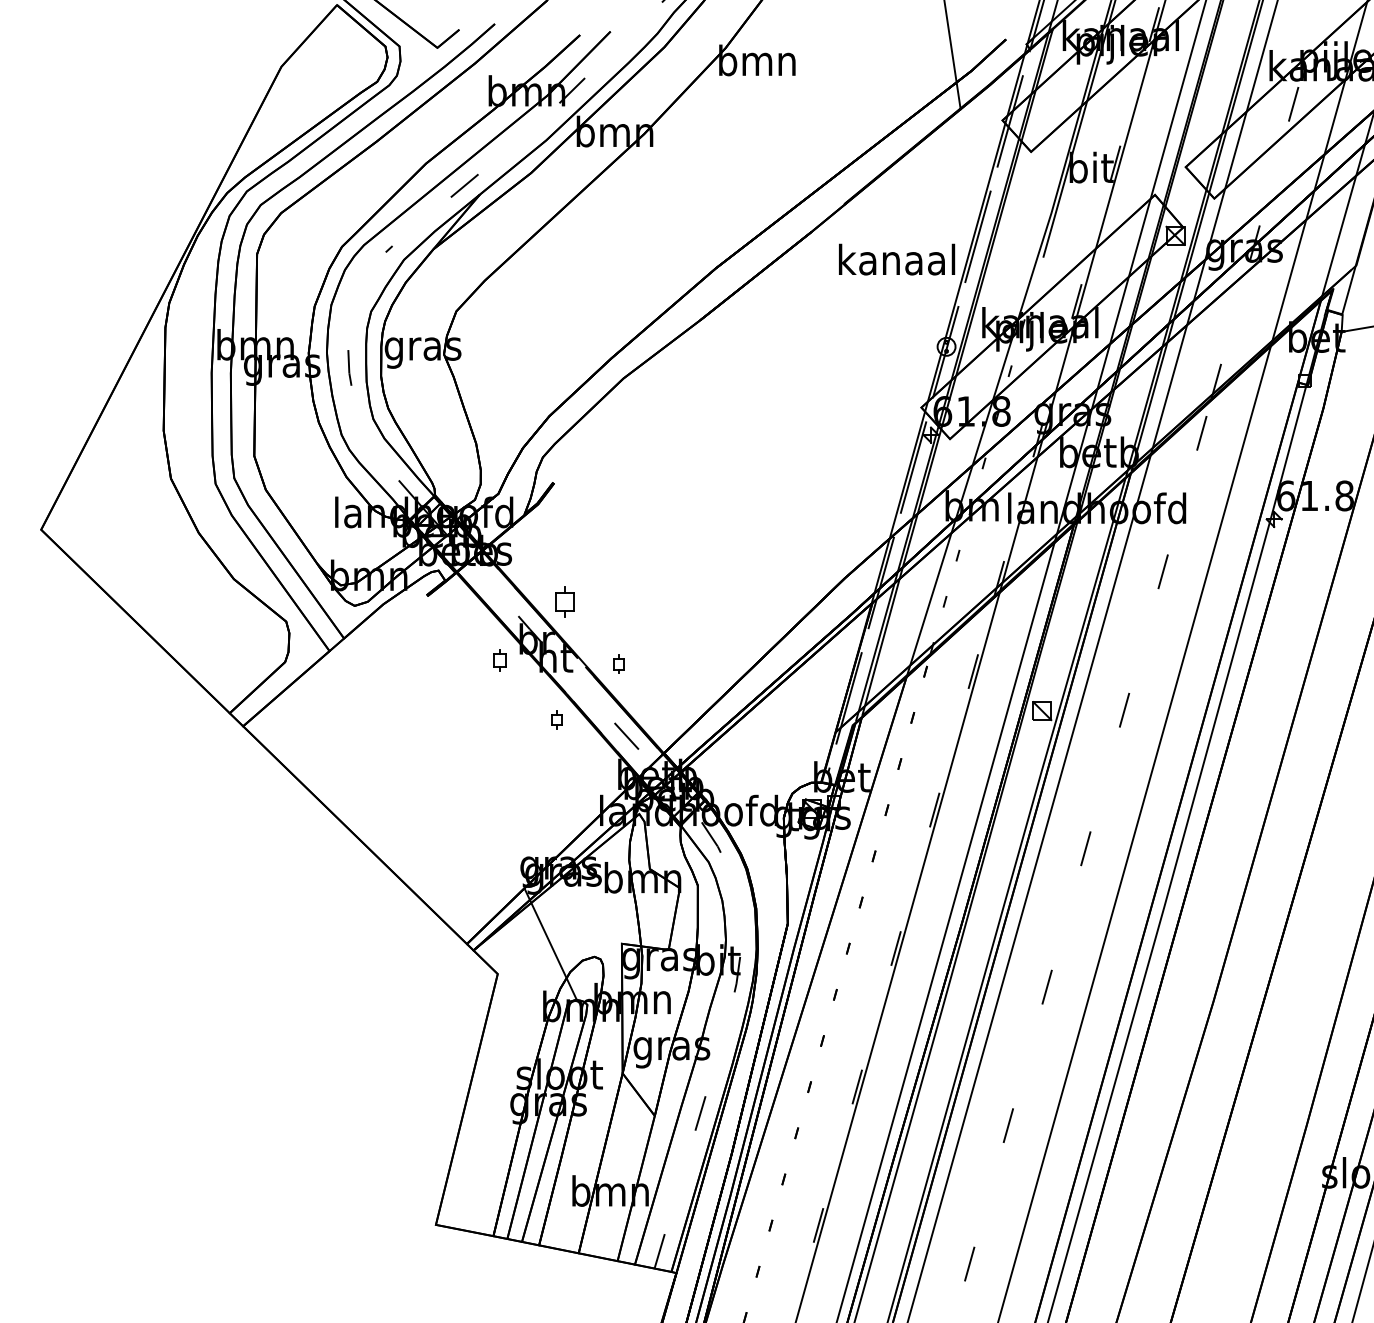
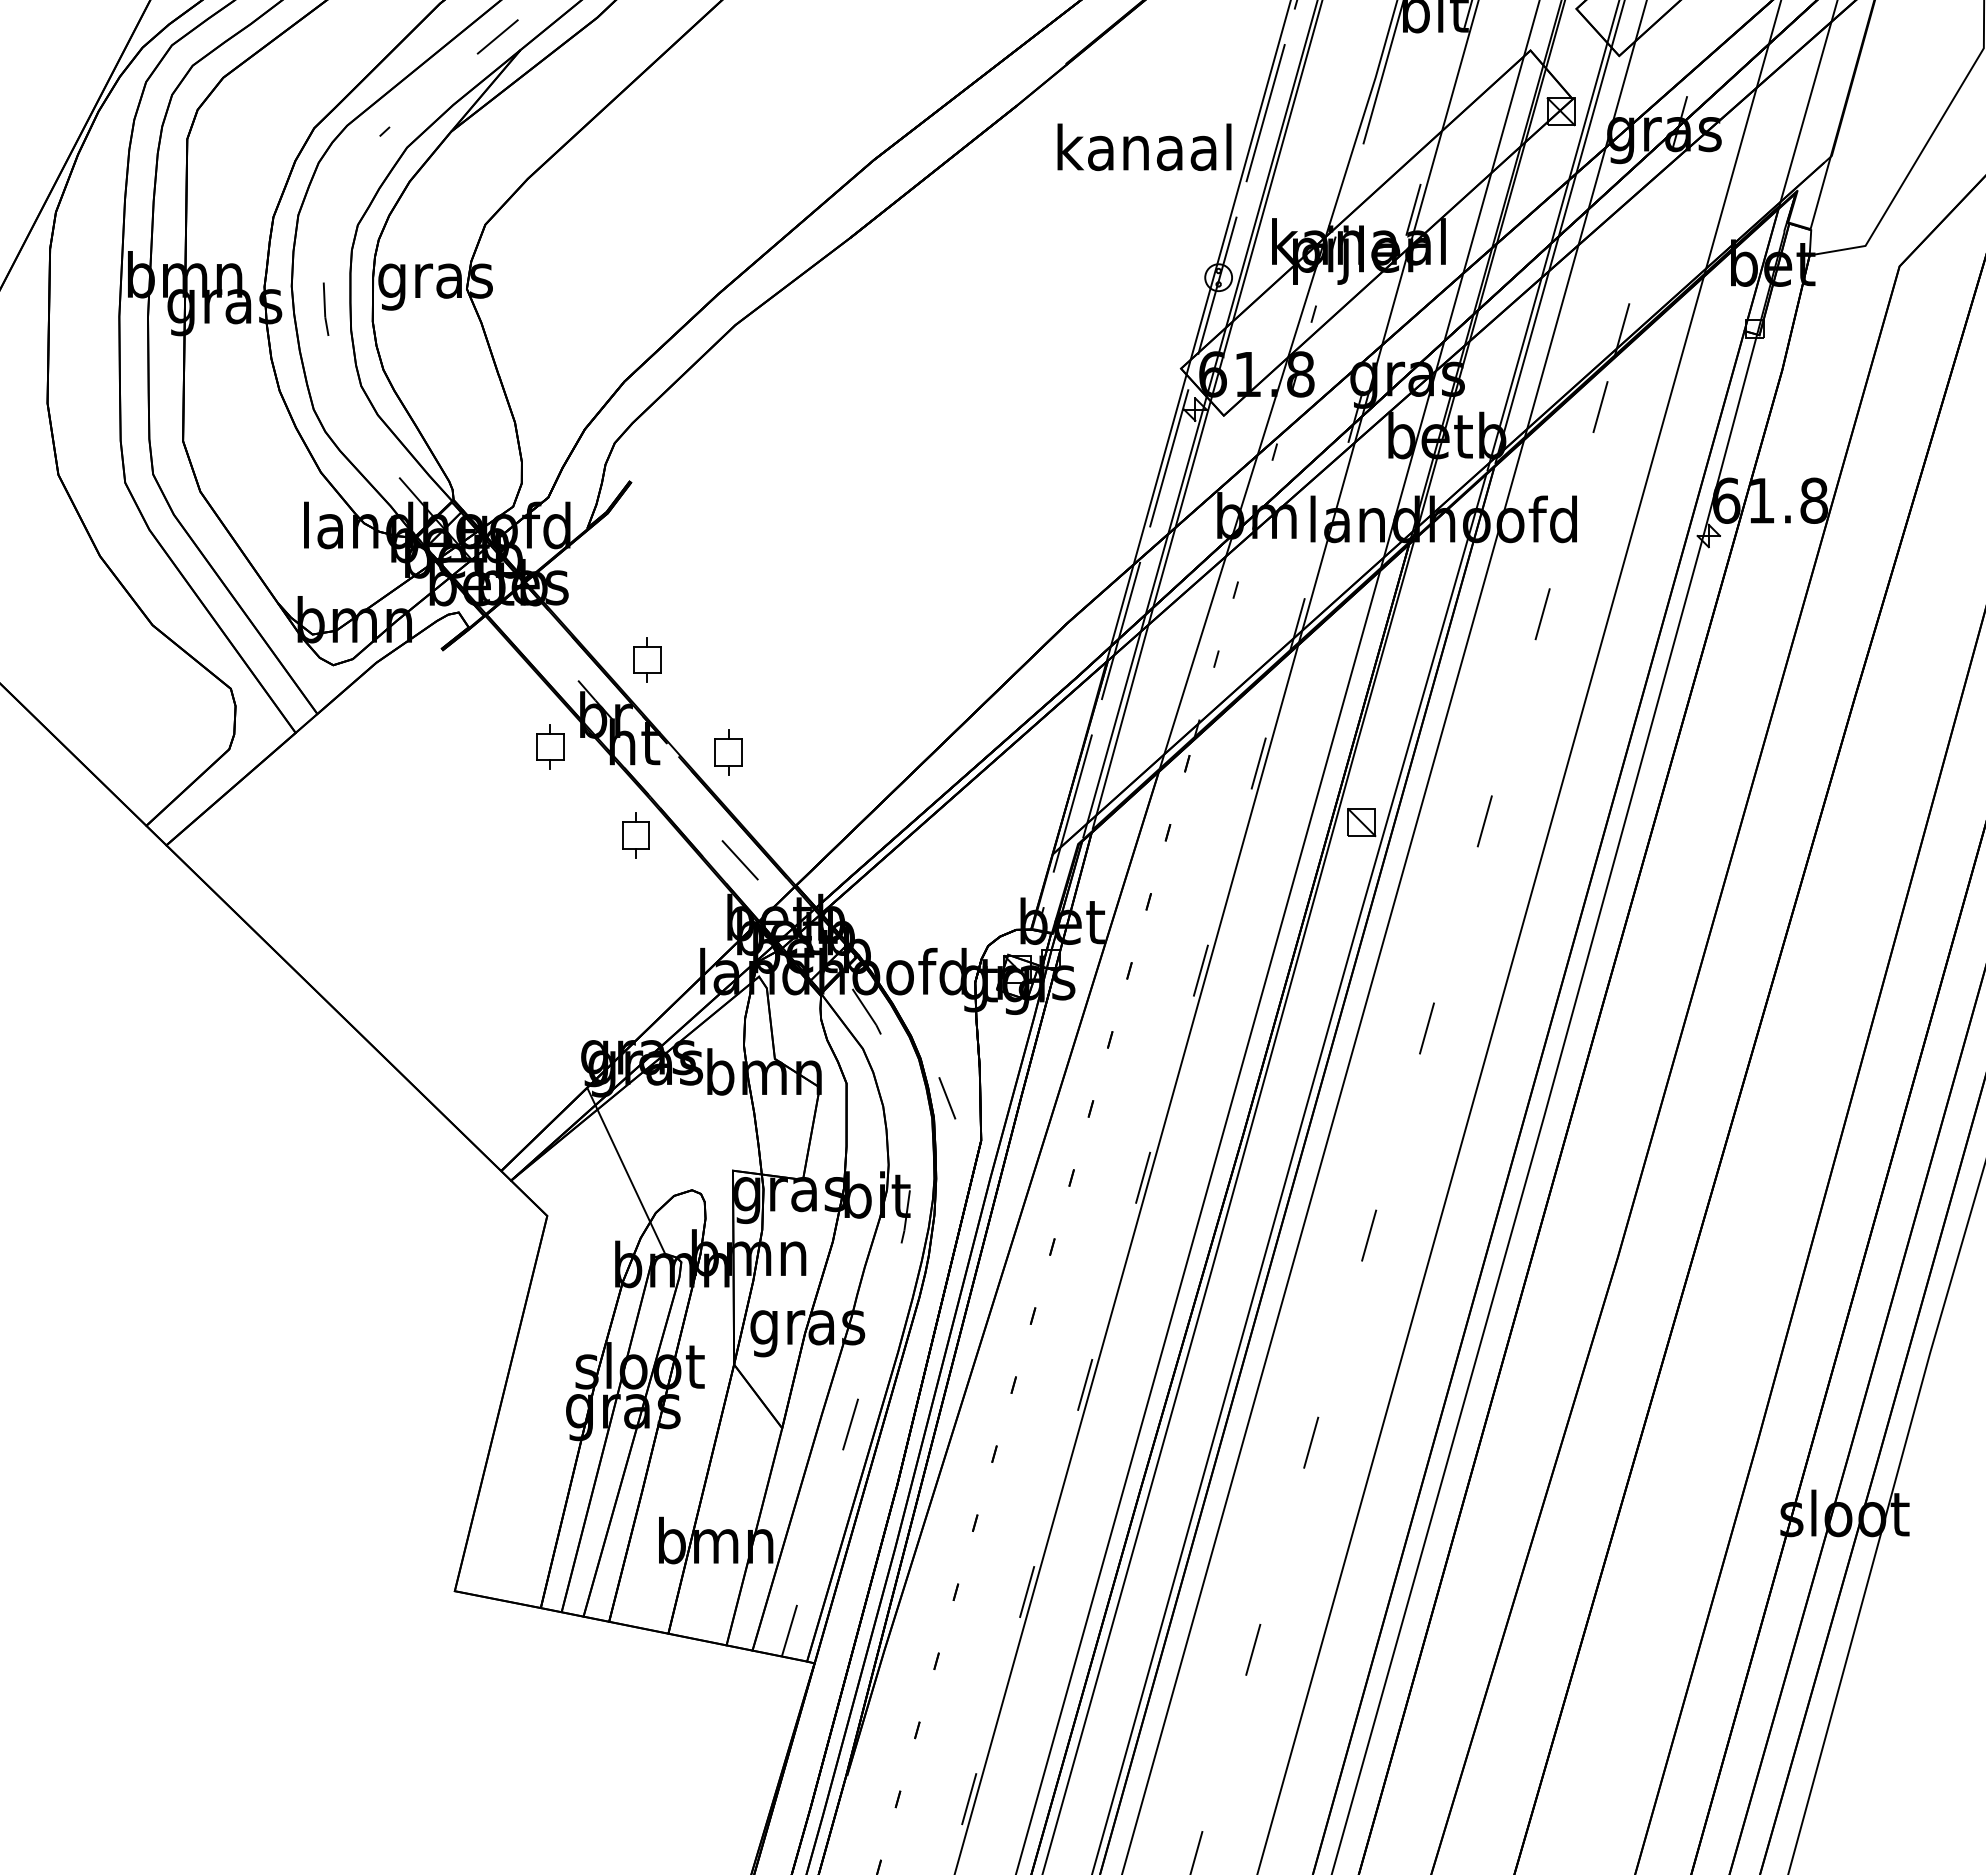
part: (499, 660) -> (549, 746), size x1.43
part: (618, 663) -> (727, 751), size x1.67
part: (556, 719) -> (635, 835), size x1.67
line: (764, 894) -> (946, 1096), added

